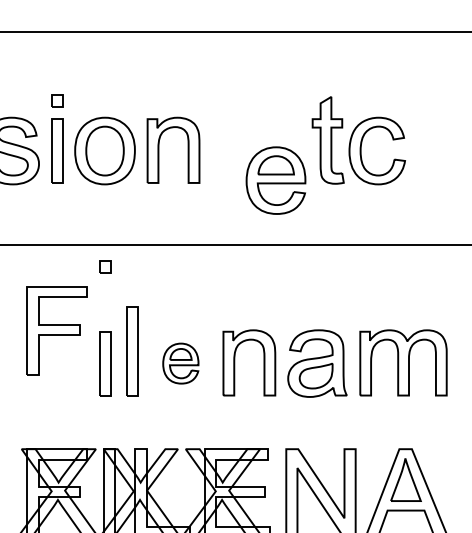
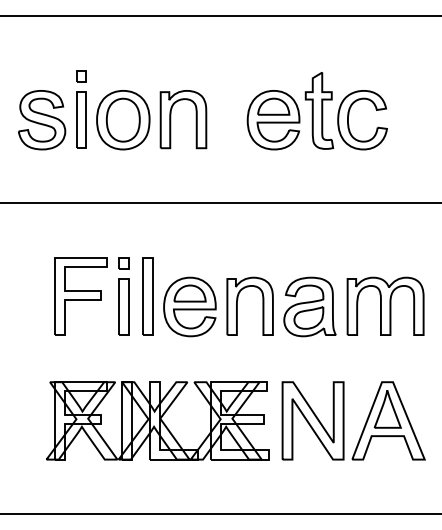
part: (275, 181) -> (273, 120), moved
part: (105, 267) -> (123, 263), moved
part: (56, 331) -> (80, 296), moved
part: (180, 363) -> (189, 306), size x1.67

